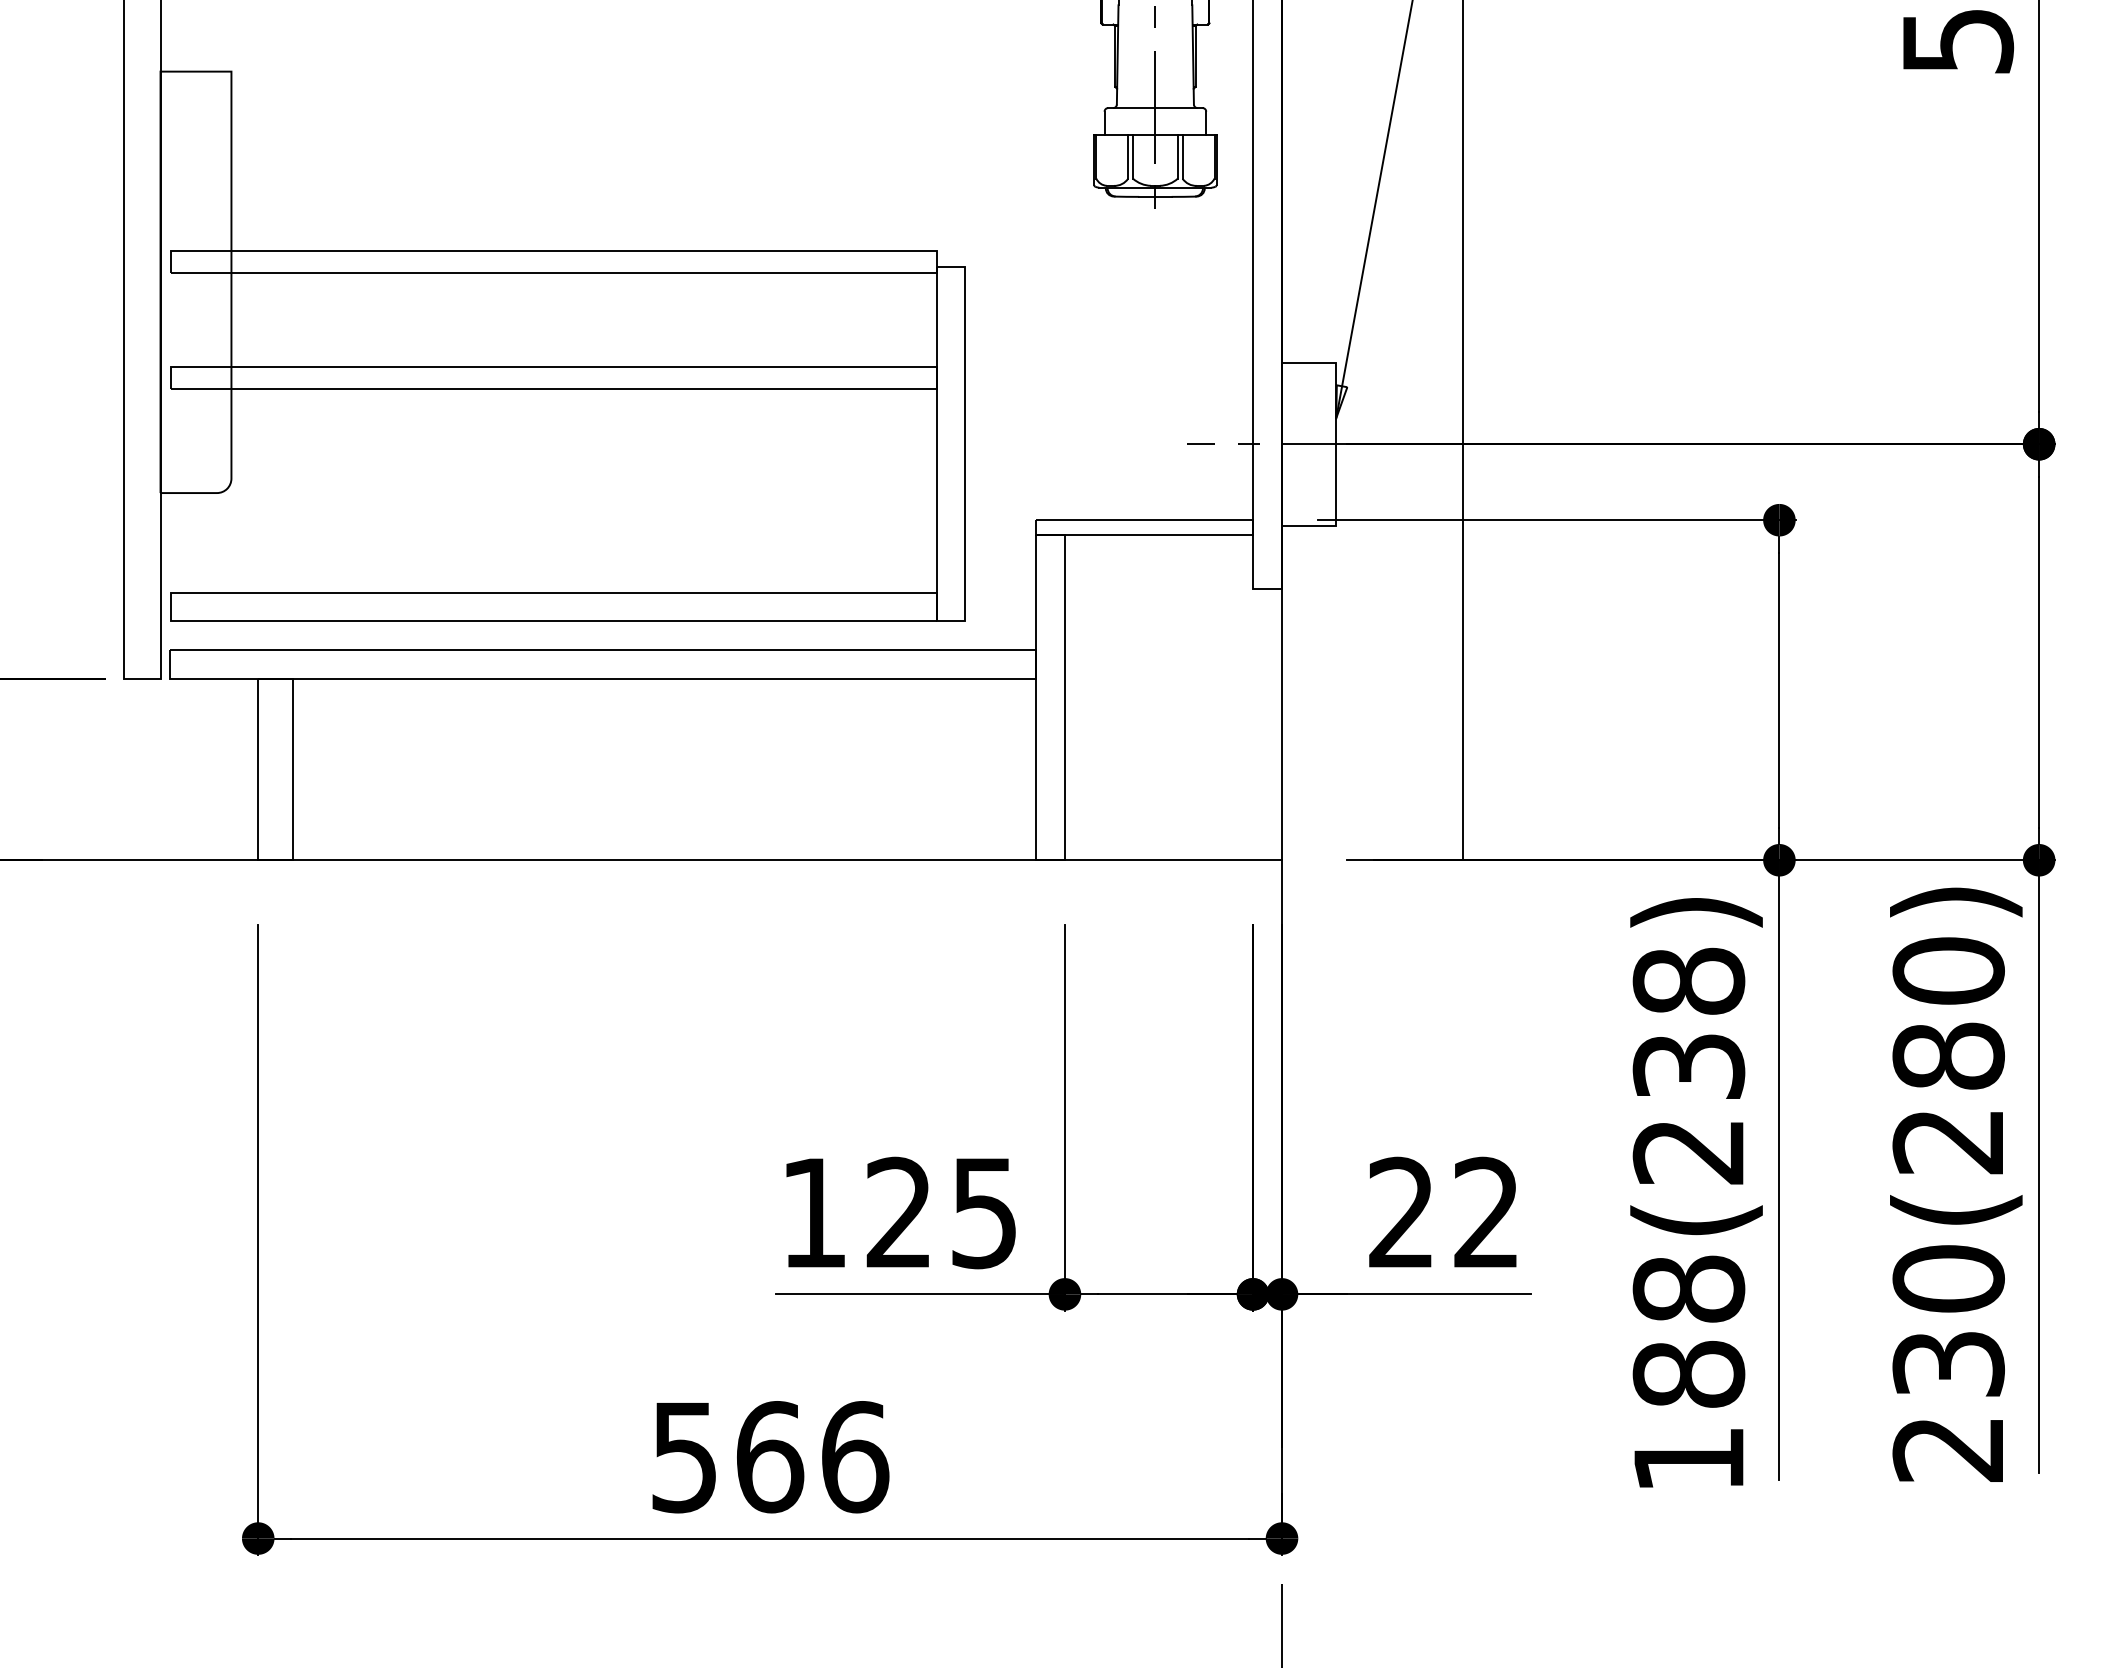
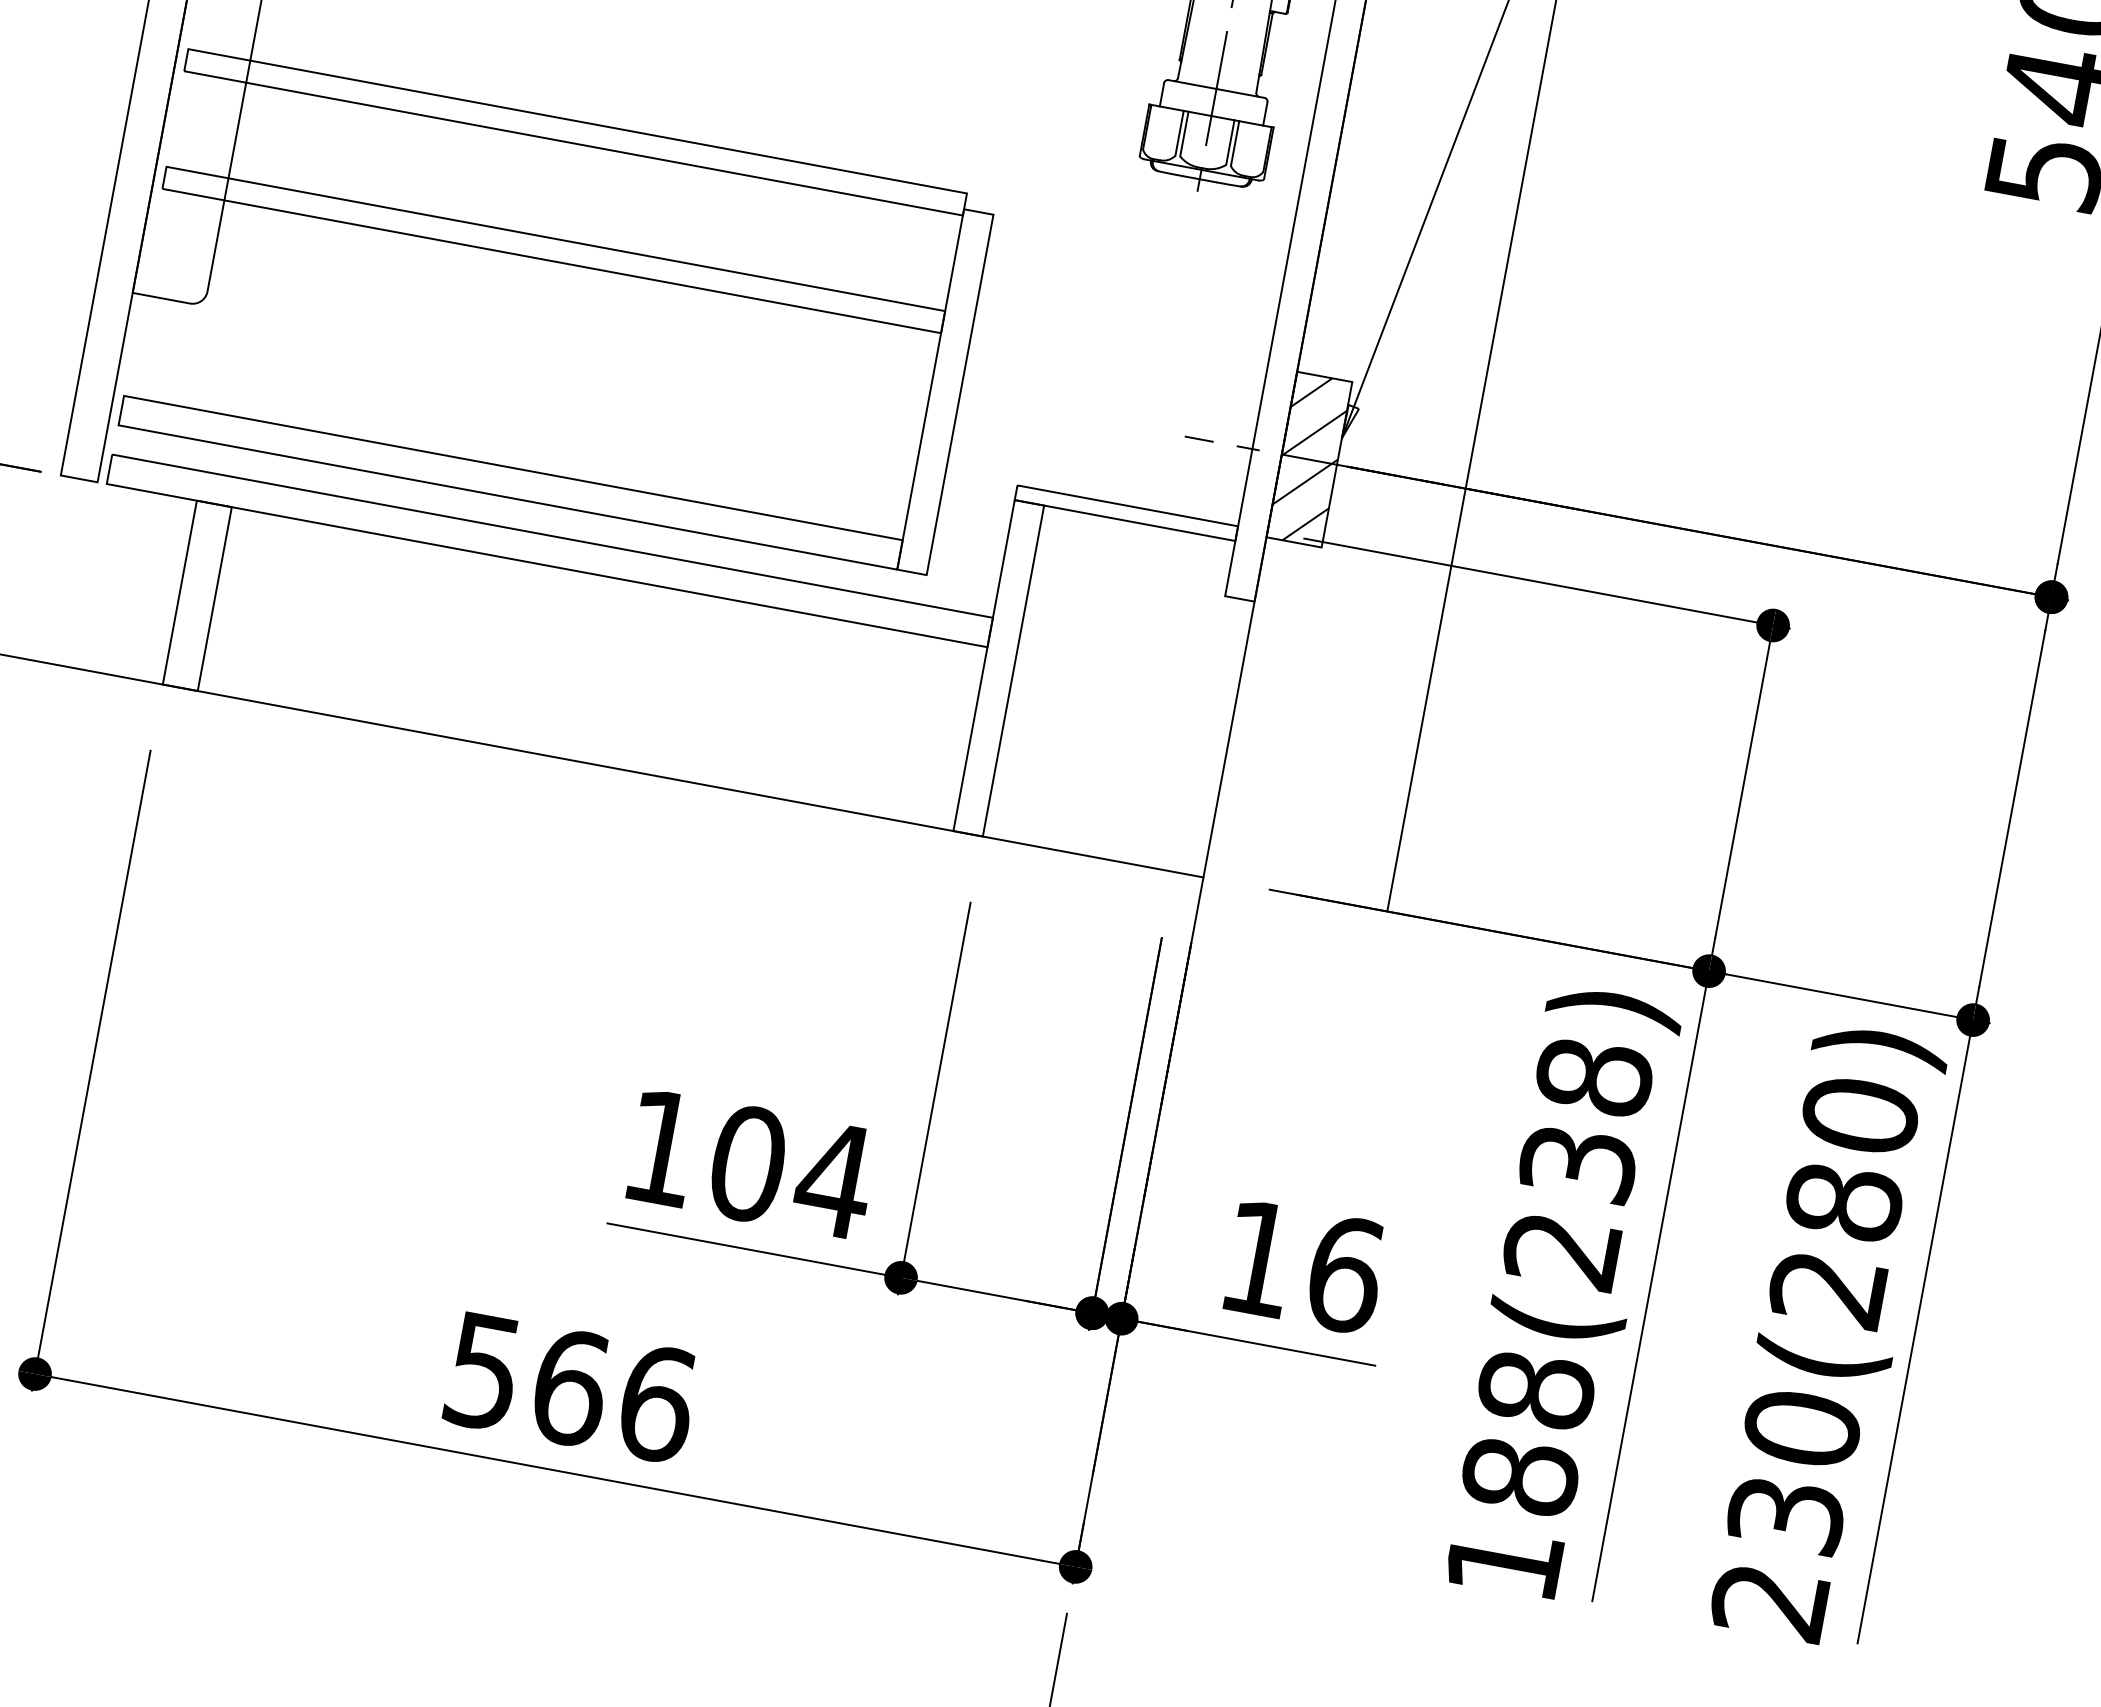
hatch: (1308, 443) -> (1308, 458), added
text: (942, 1212) -> (792, 1171), 125 -> 104
text: (1445, 1212) -> (1303, 1266), 22 -> 16

